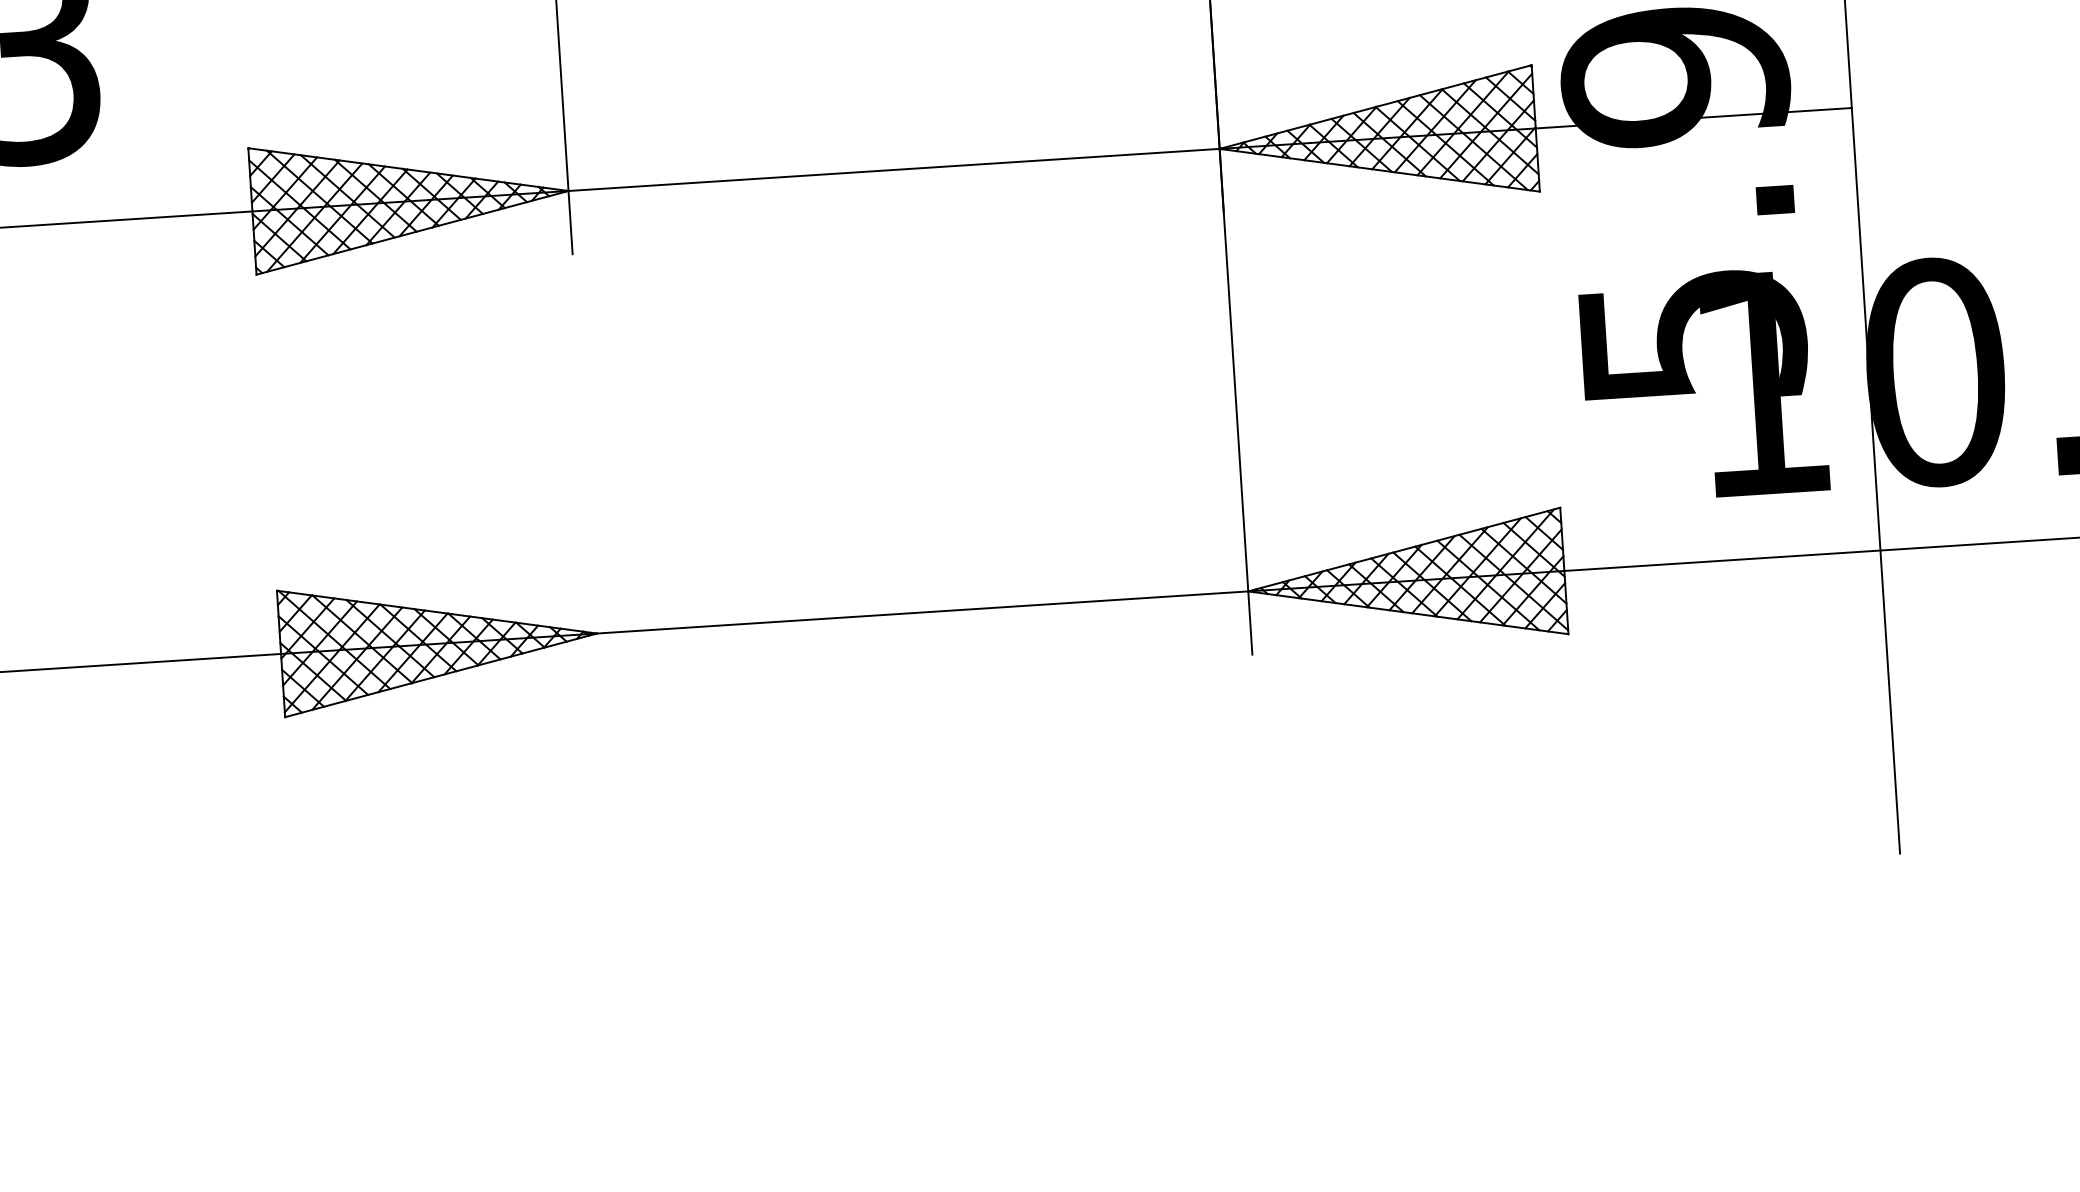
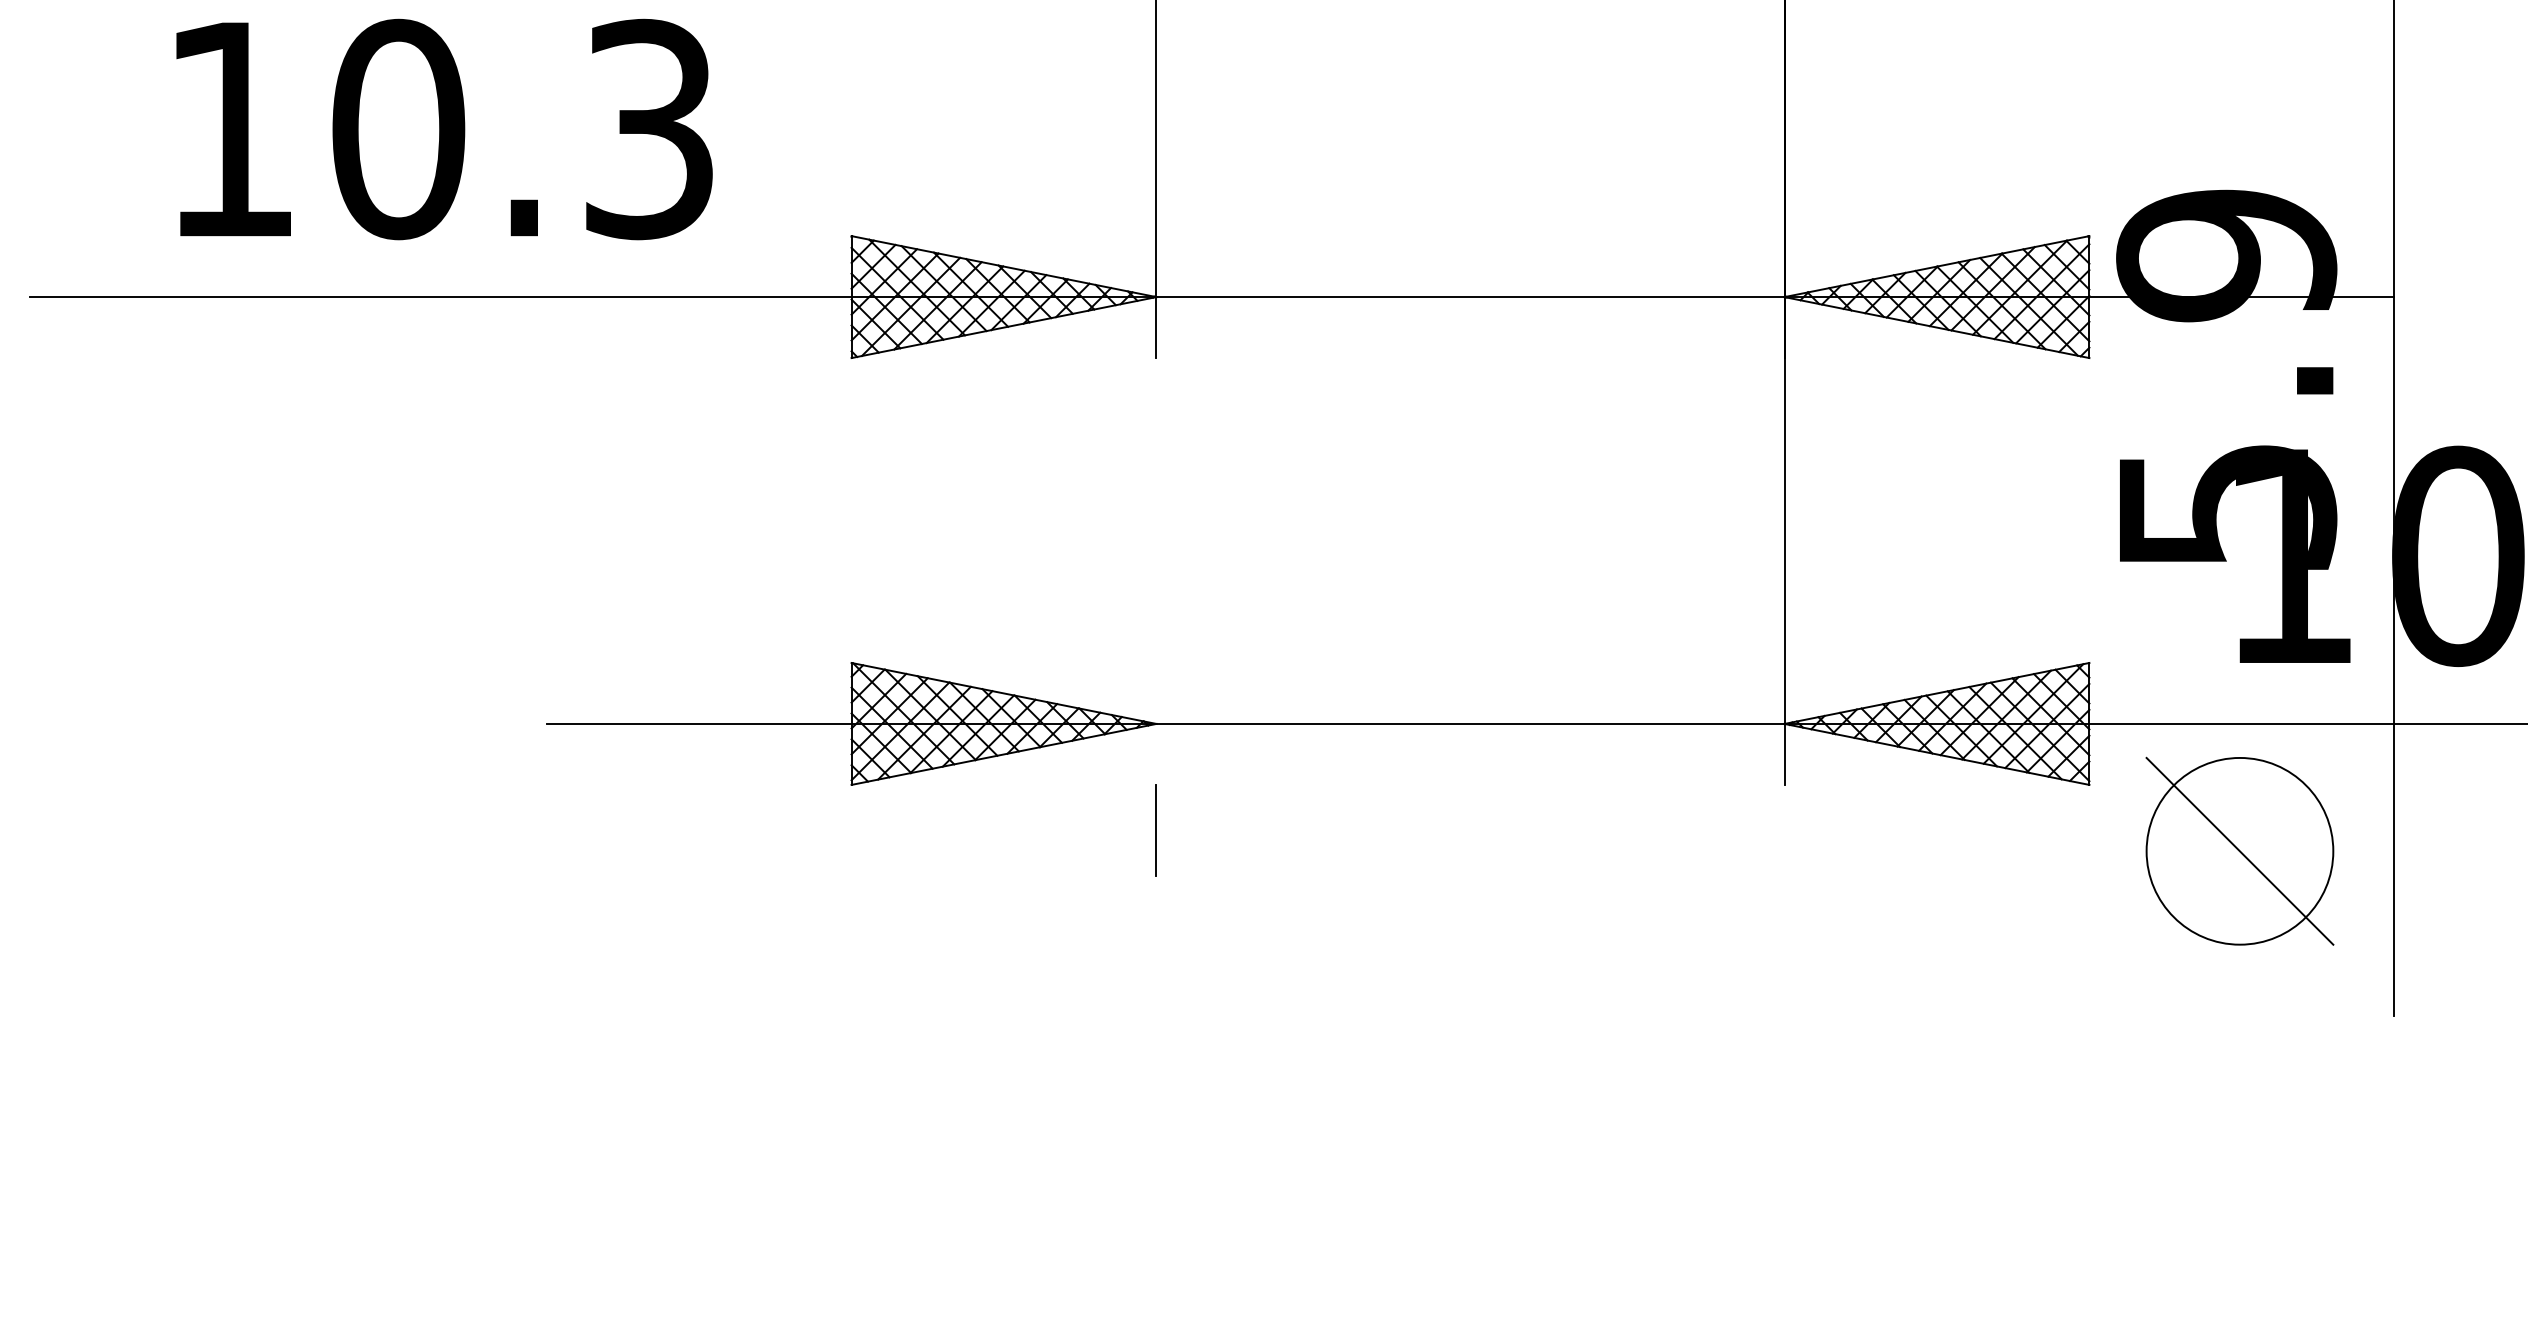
part: (1728, 692) -> (2239, 850), added
line: (604, 743) -> (1156, 830), added

